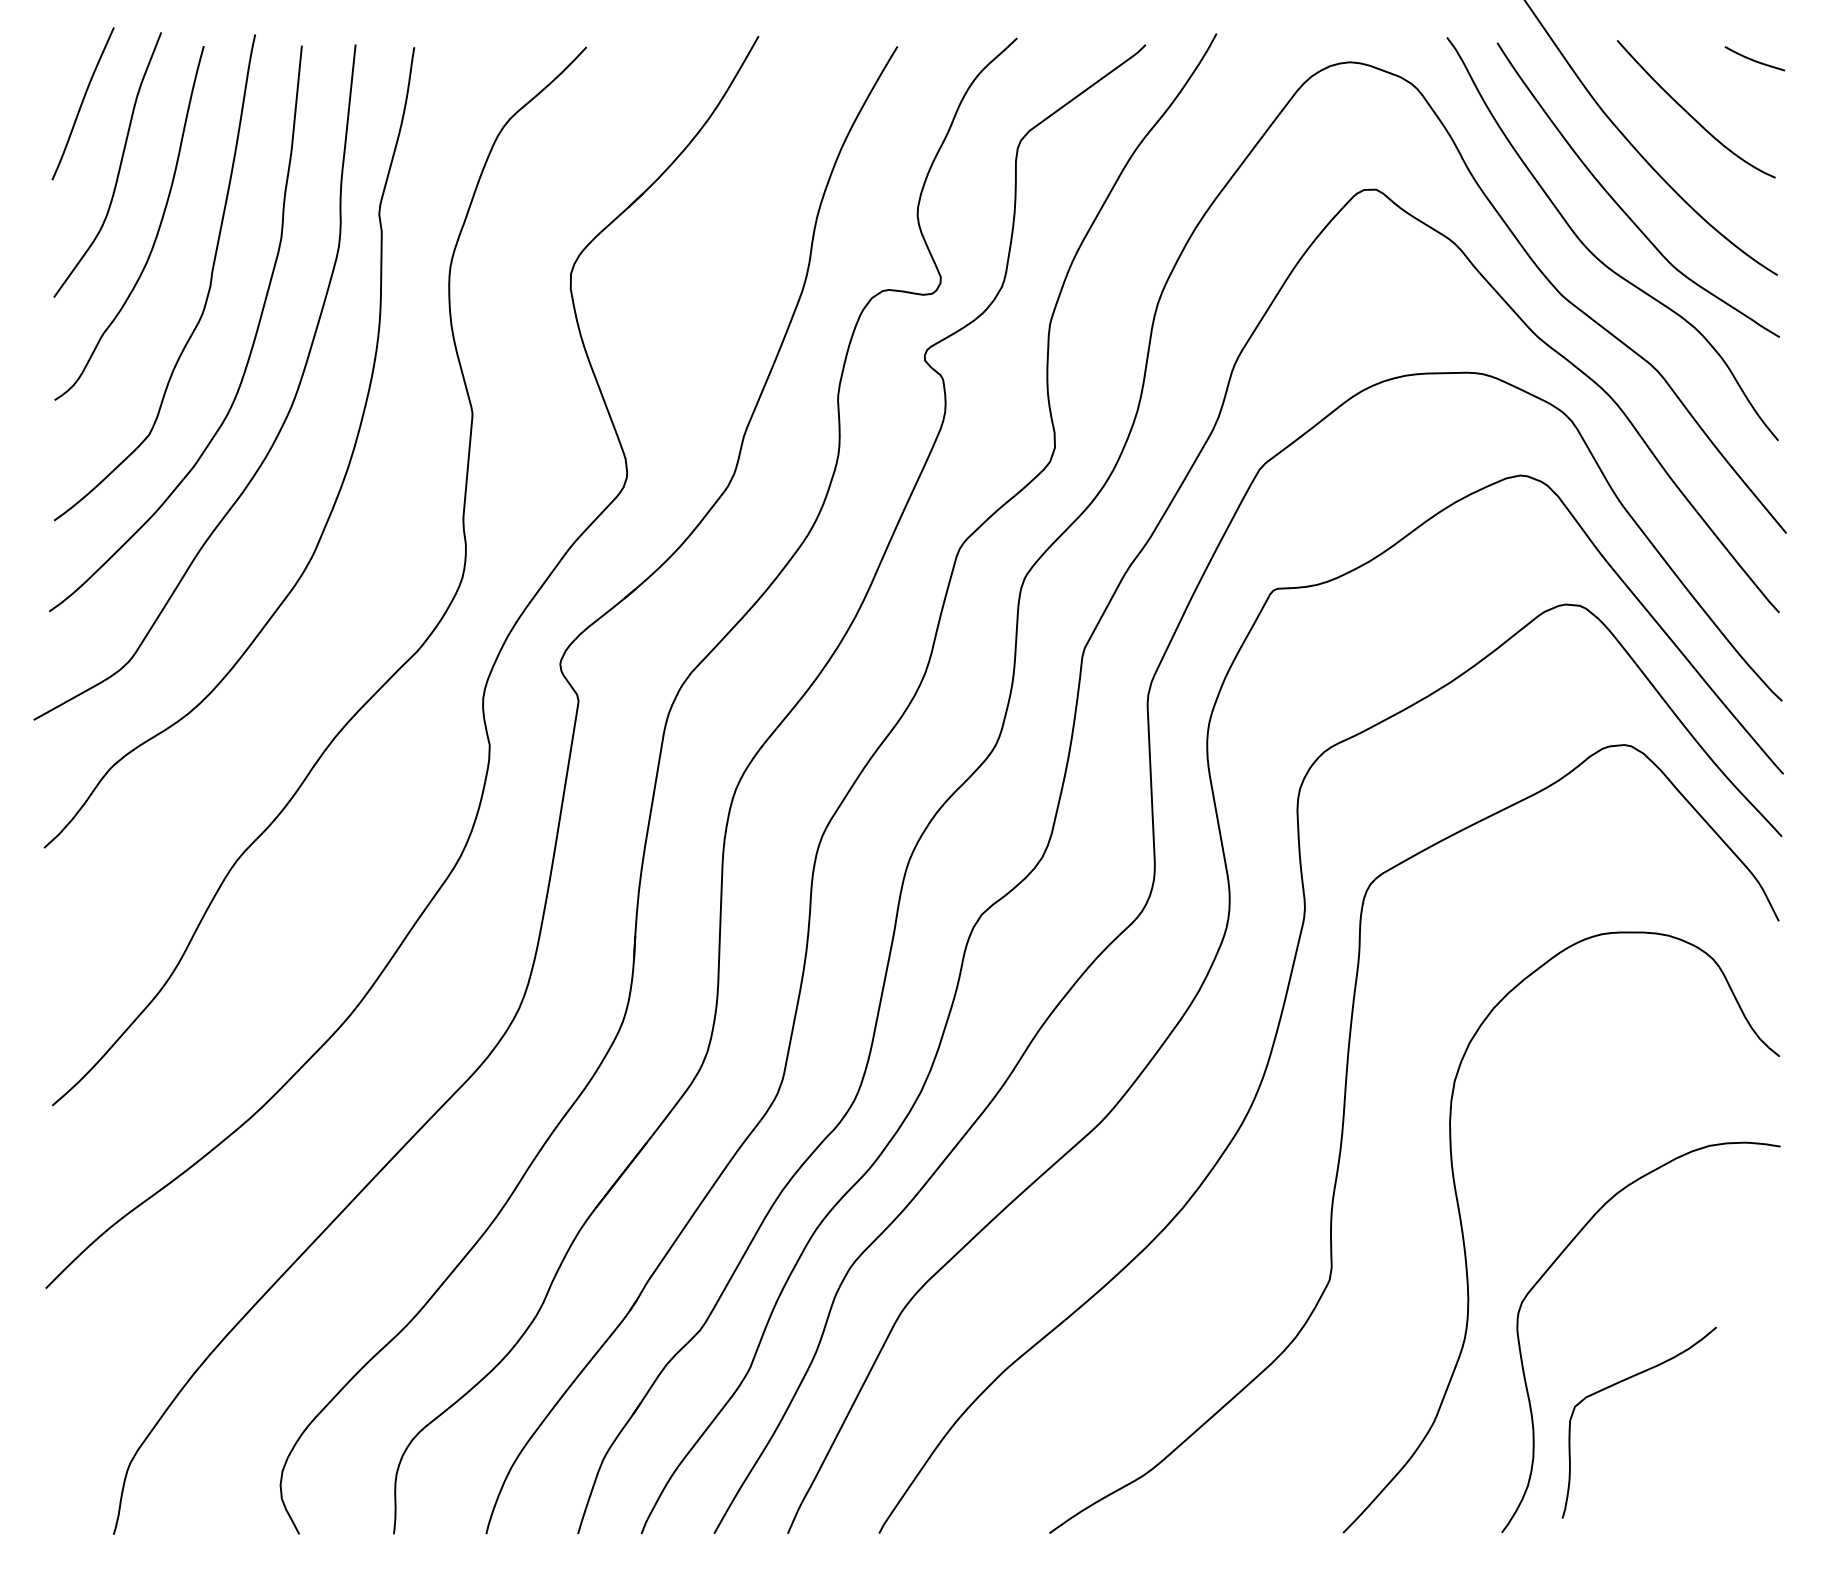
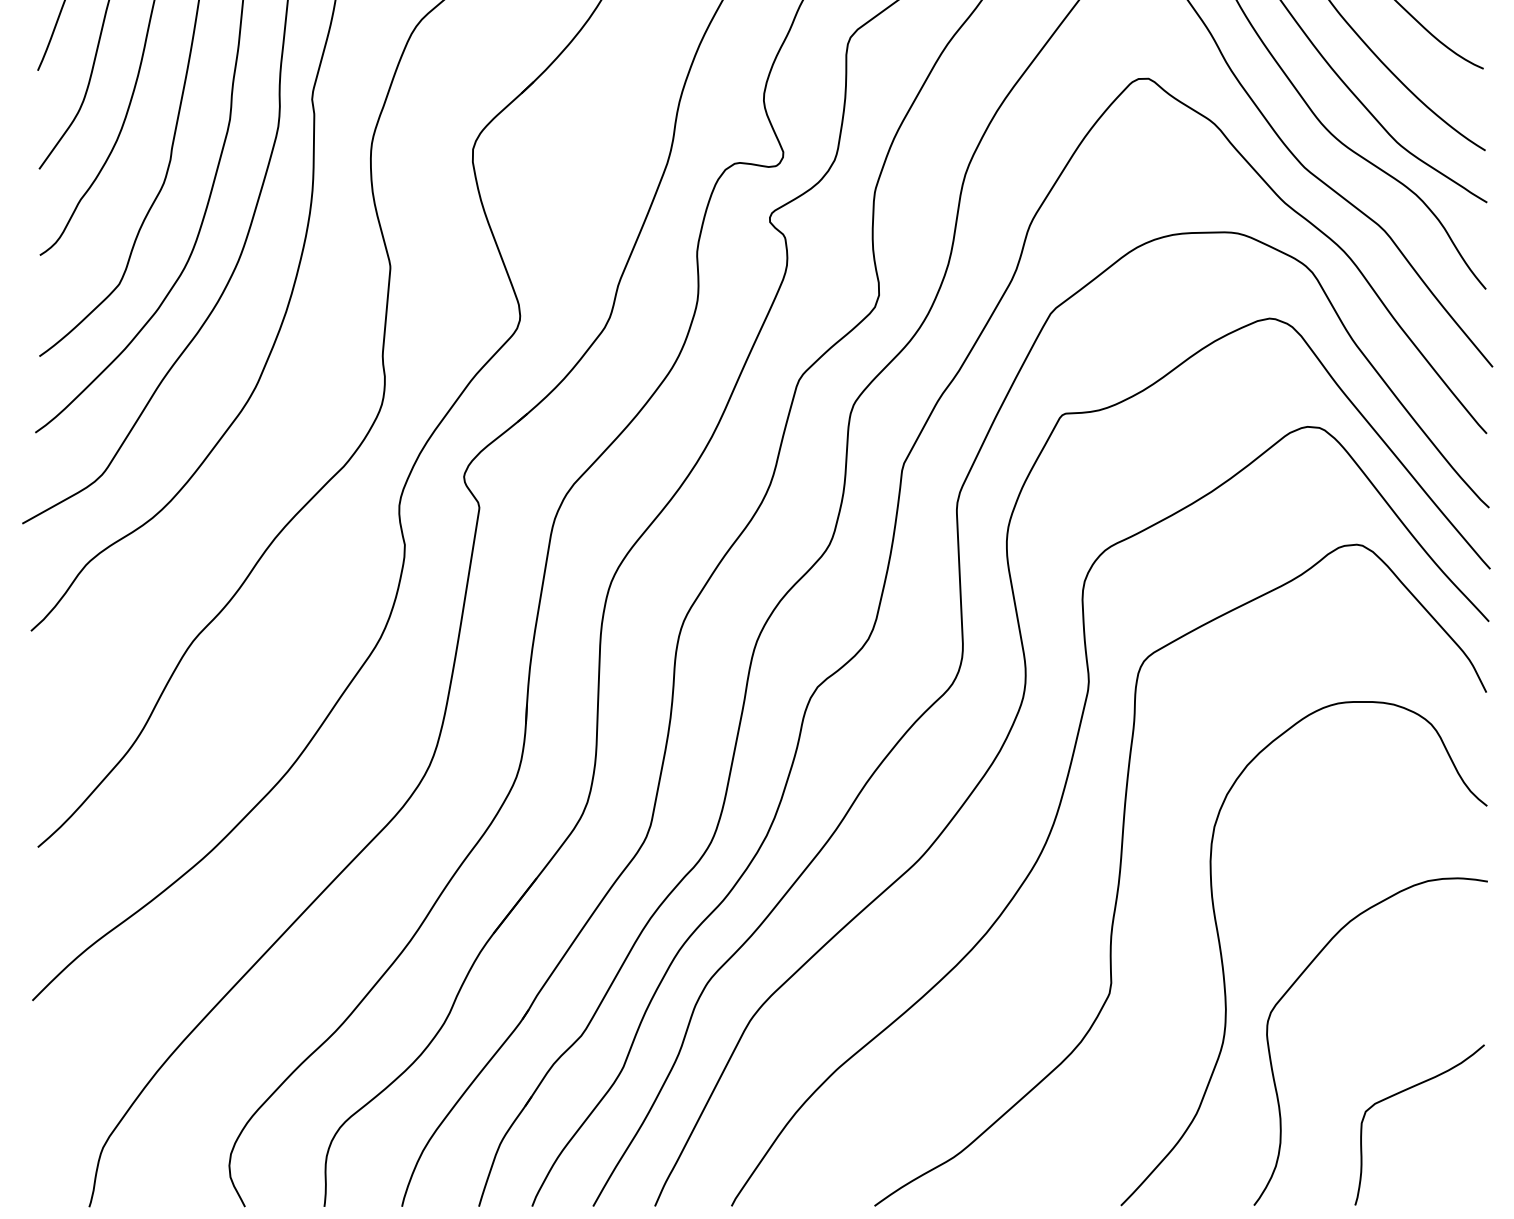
curve: (1619, 1383) -> (1403, 1092), moved

